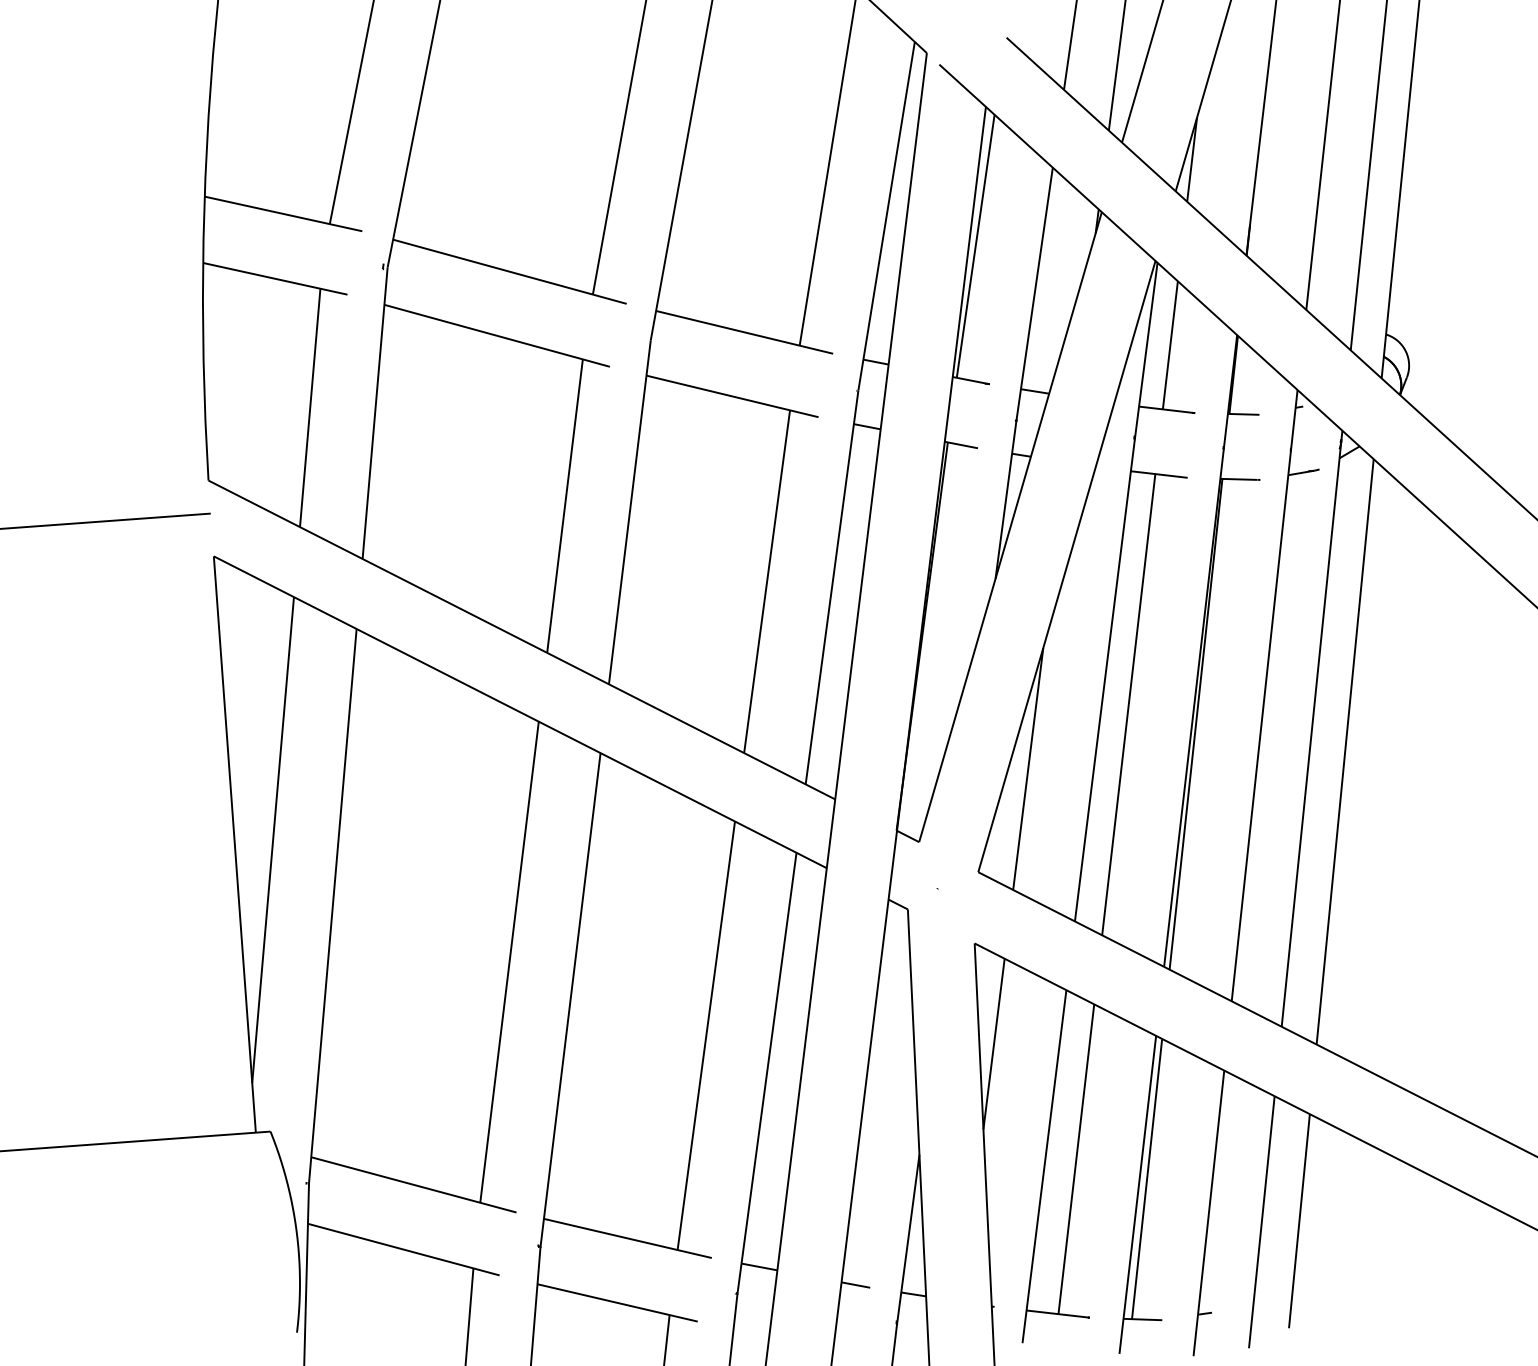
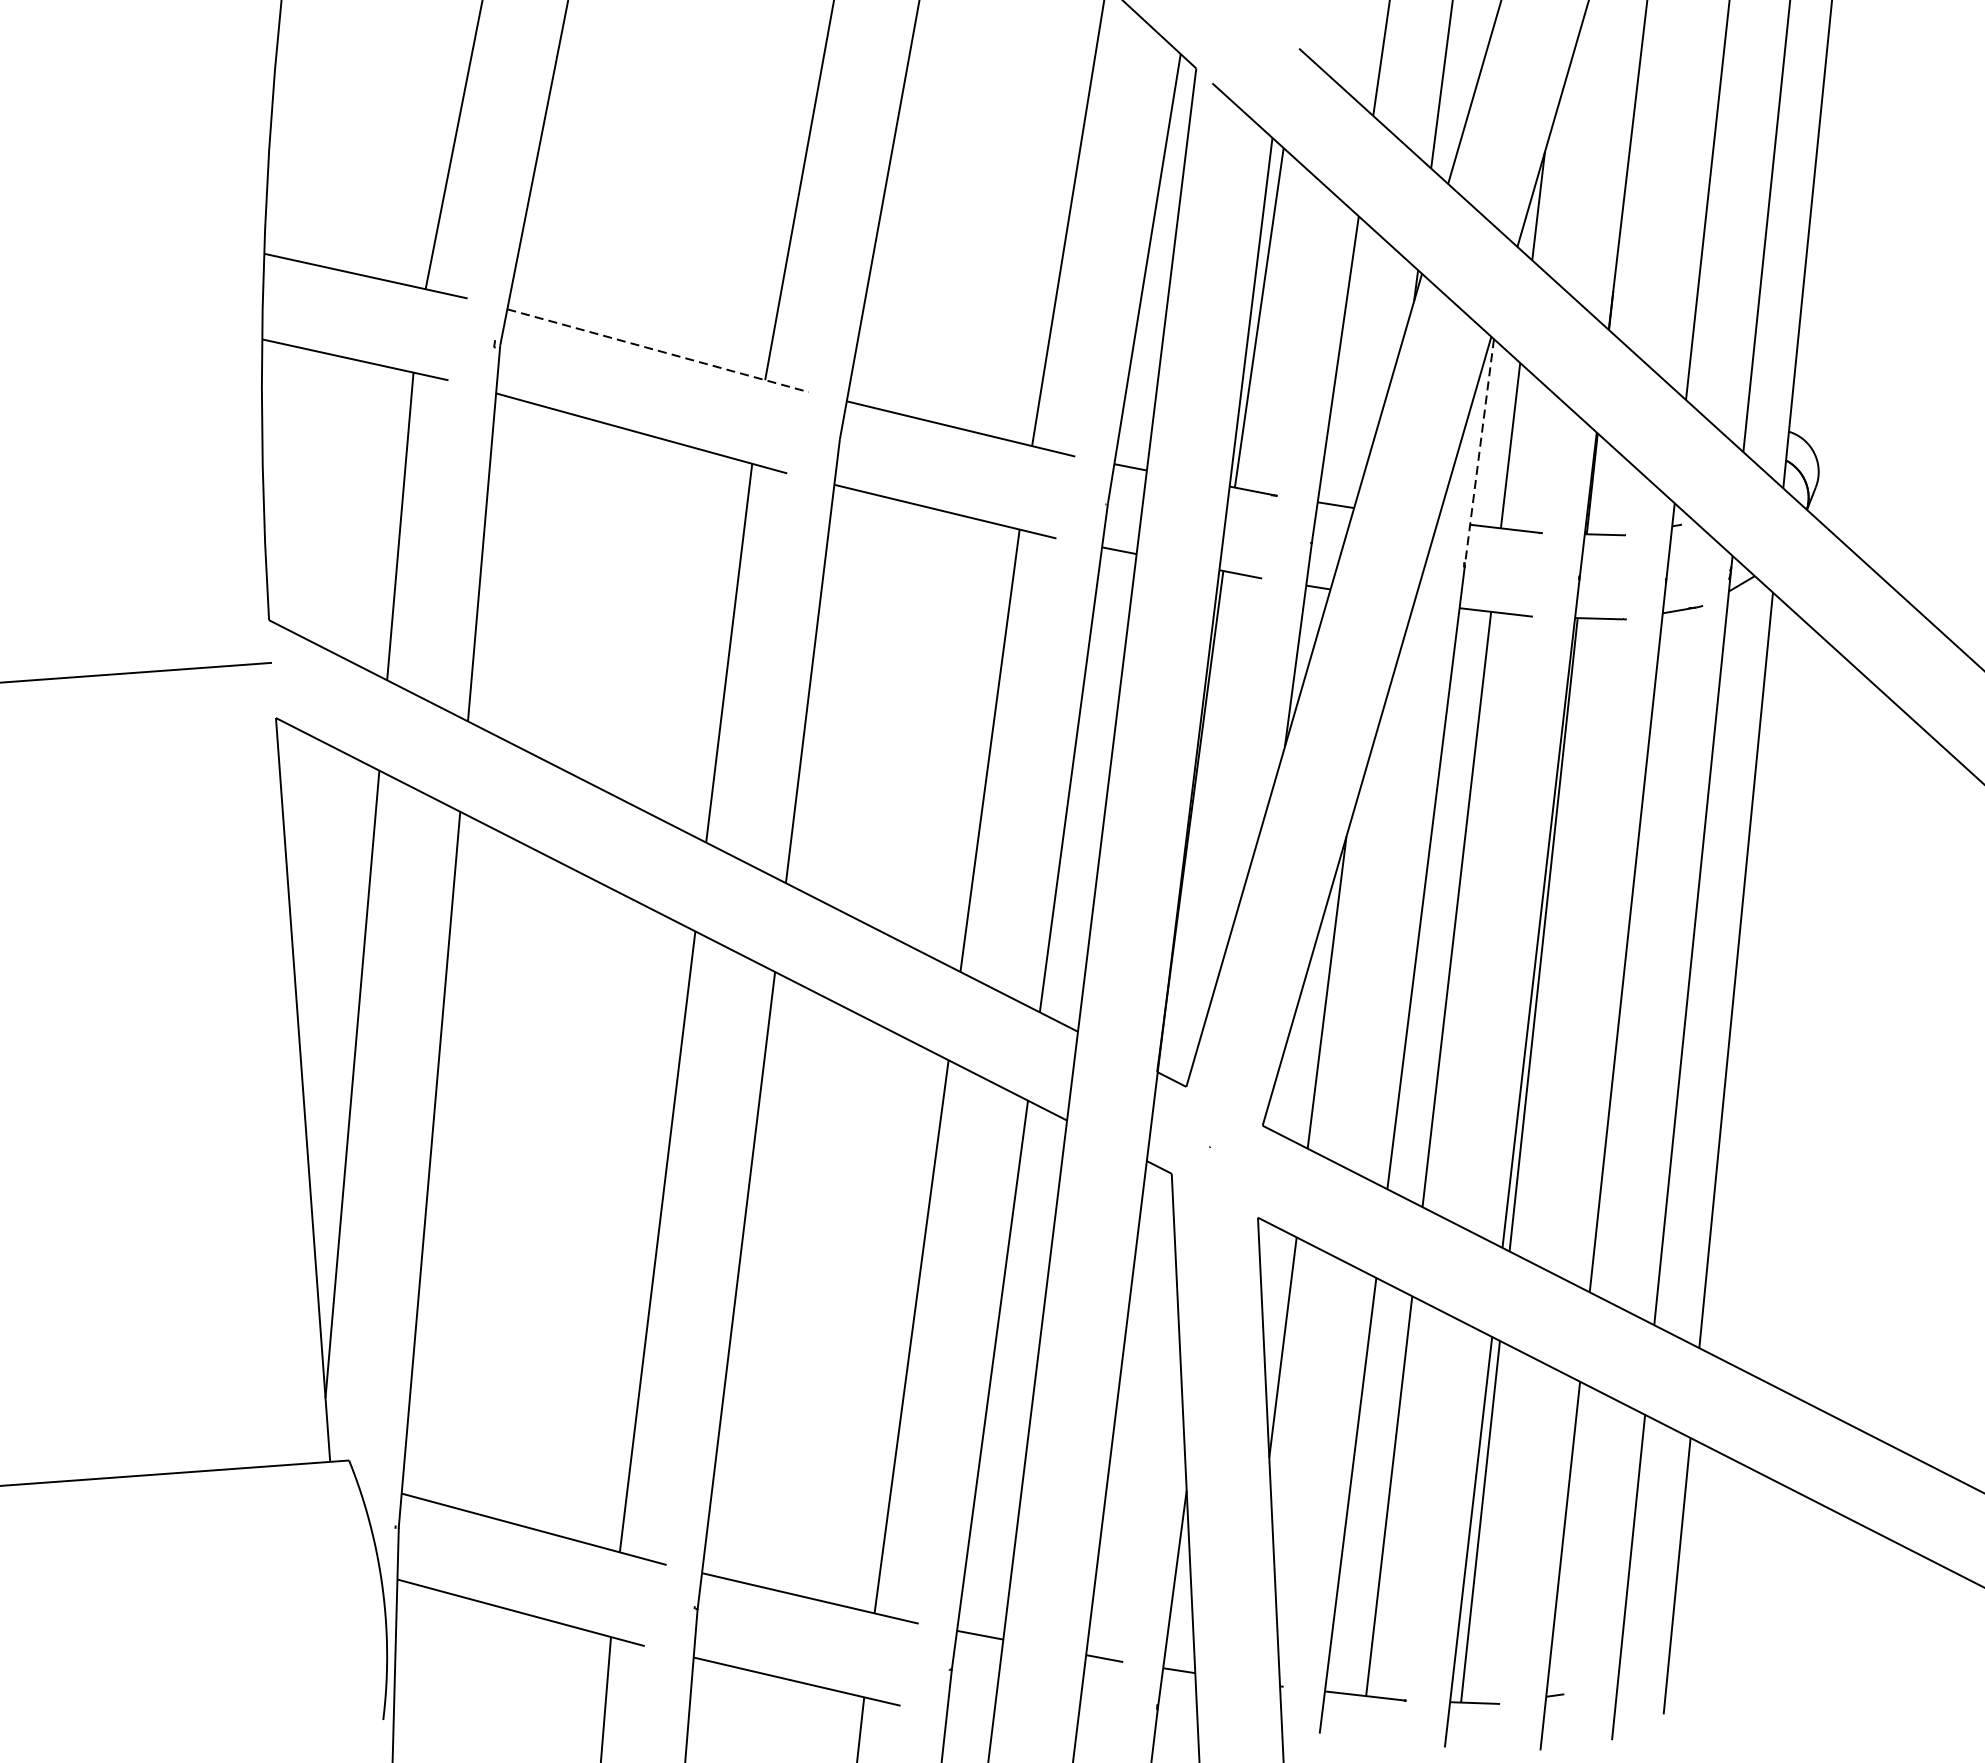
line: (510, 271) -> (658, 350), solid -> dashed
line: (1146, 351) -> (1479, 453), solid -> dashed

